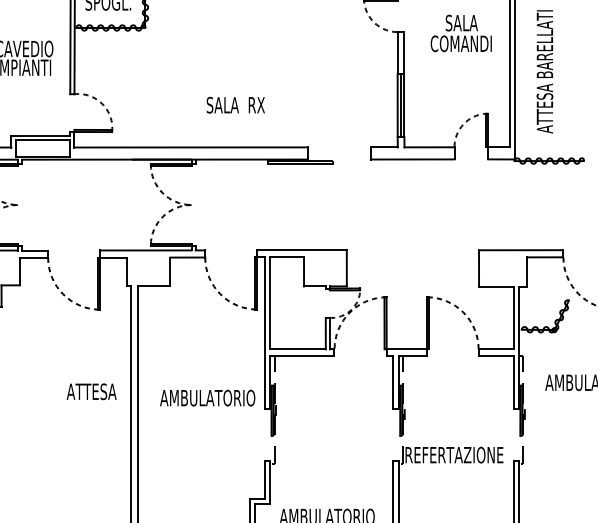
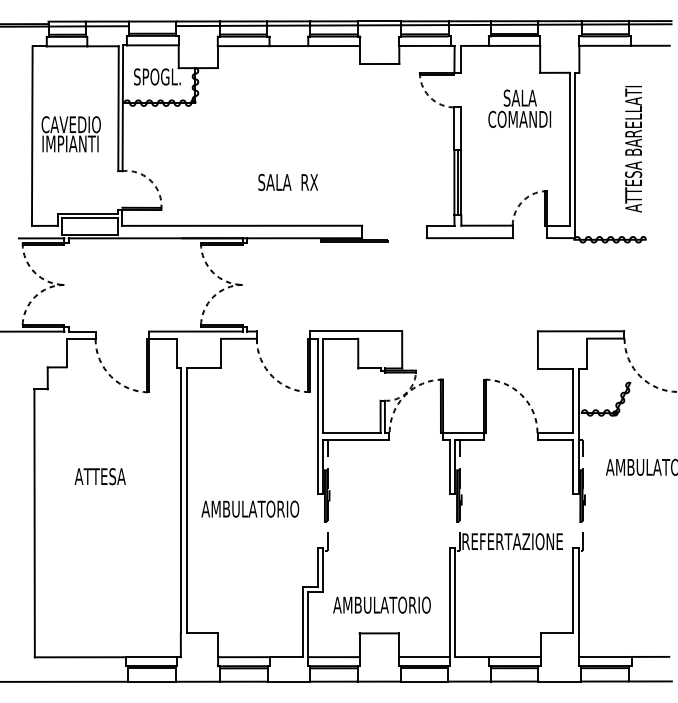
text: (544, 72) -> (633, 149), moved
text: (90, 391) -> (99, 476), moved
text: (207, 397) -> (250, 508), moved

